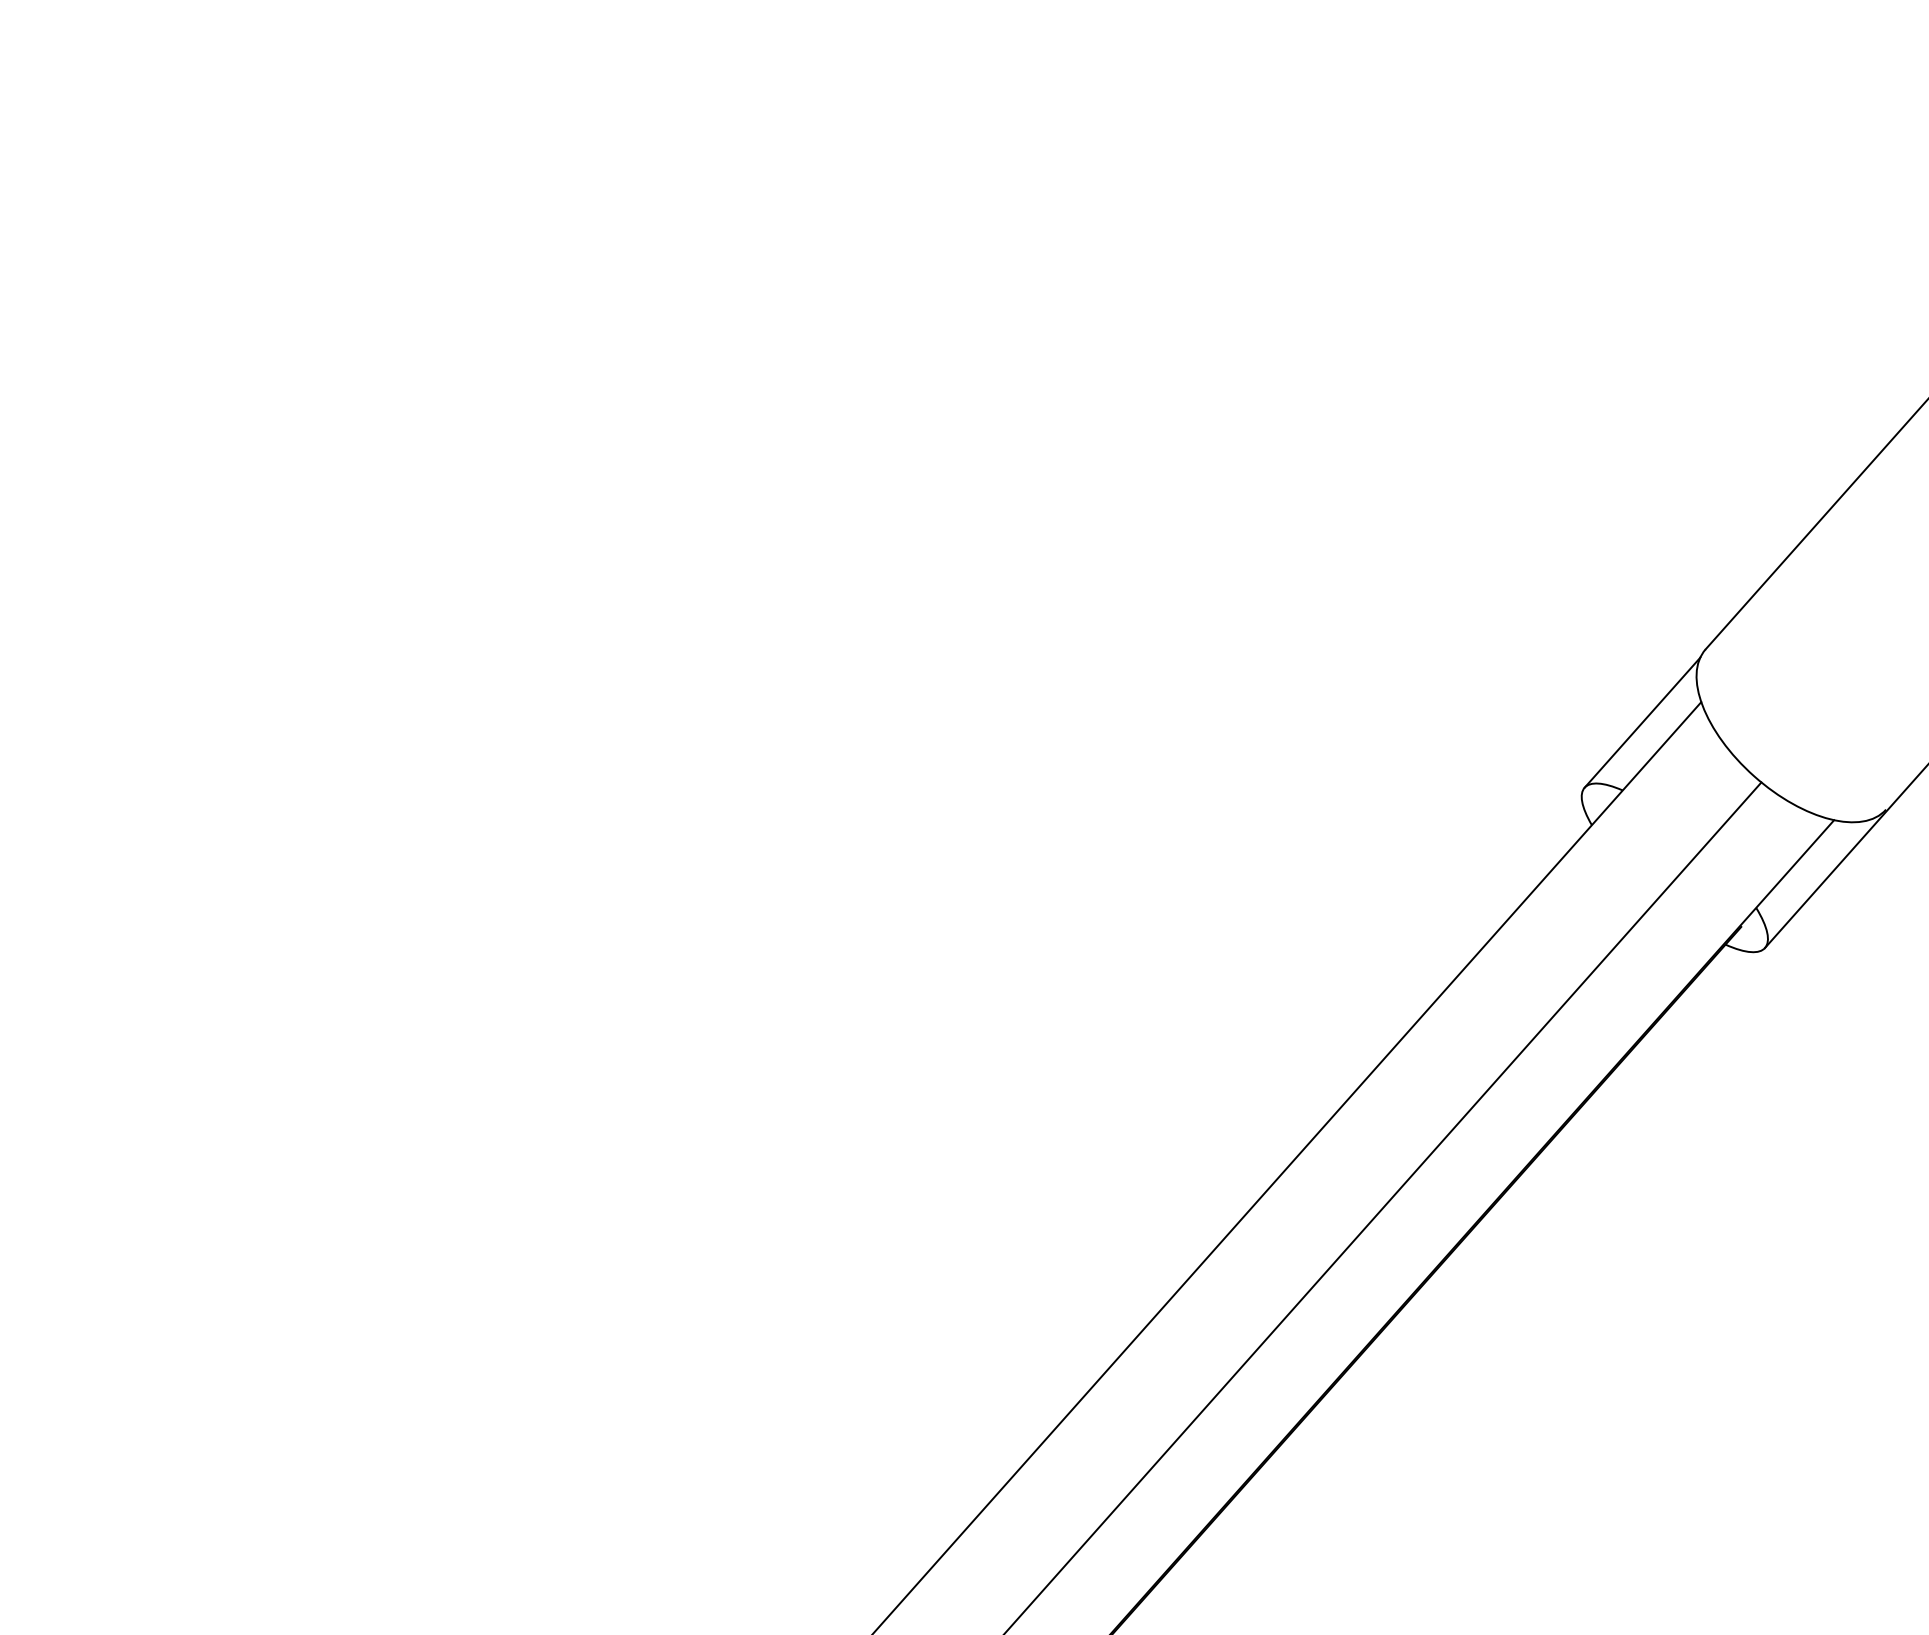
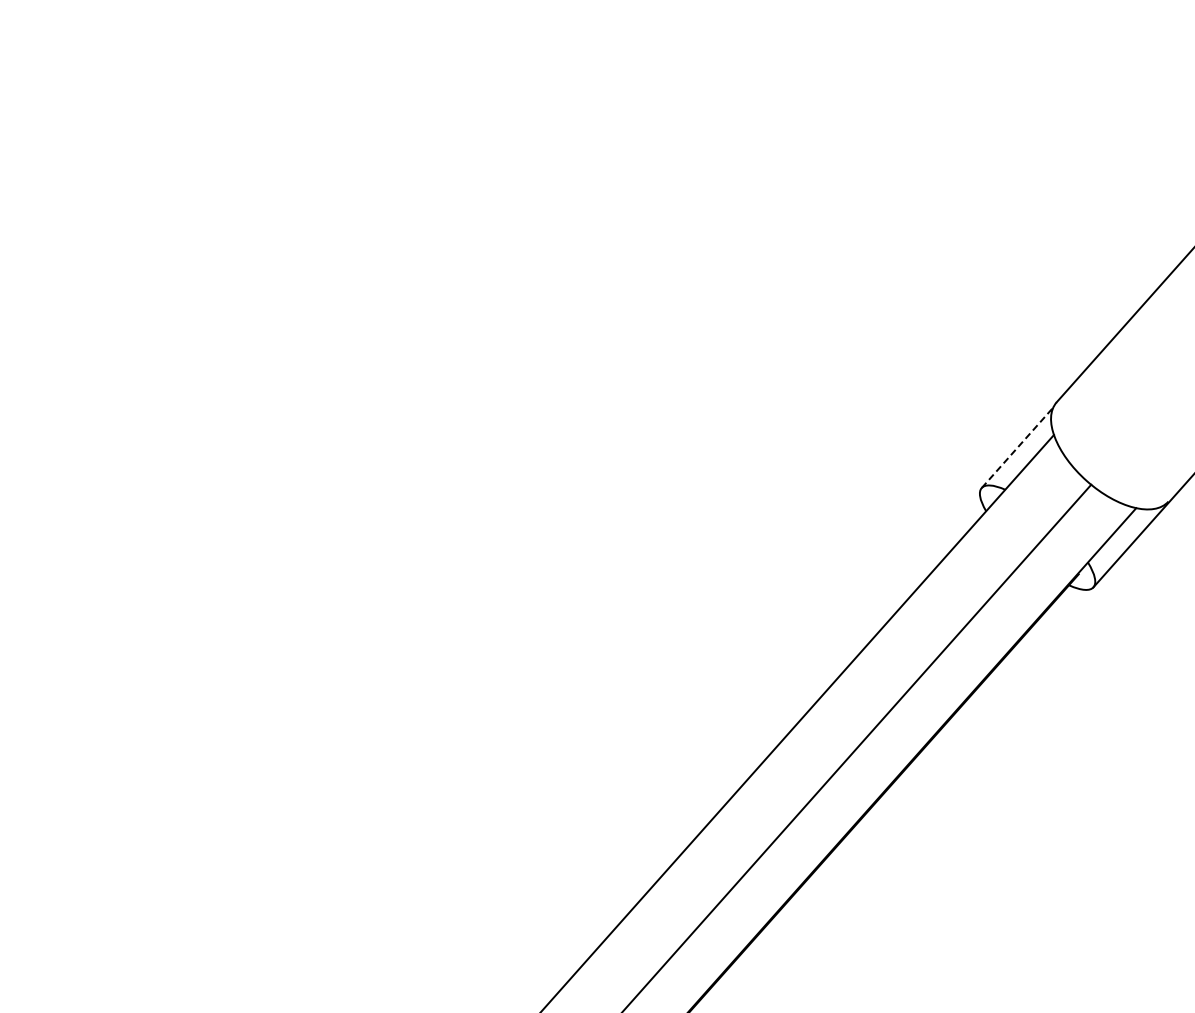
line: (1642, 722) -> (1017, 447), solid -> dashed

